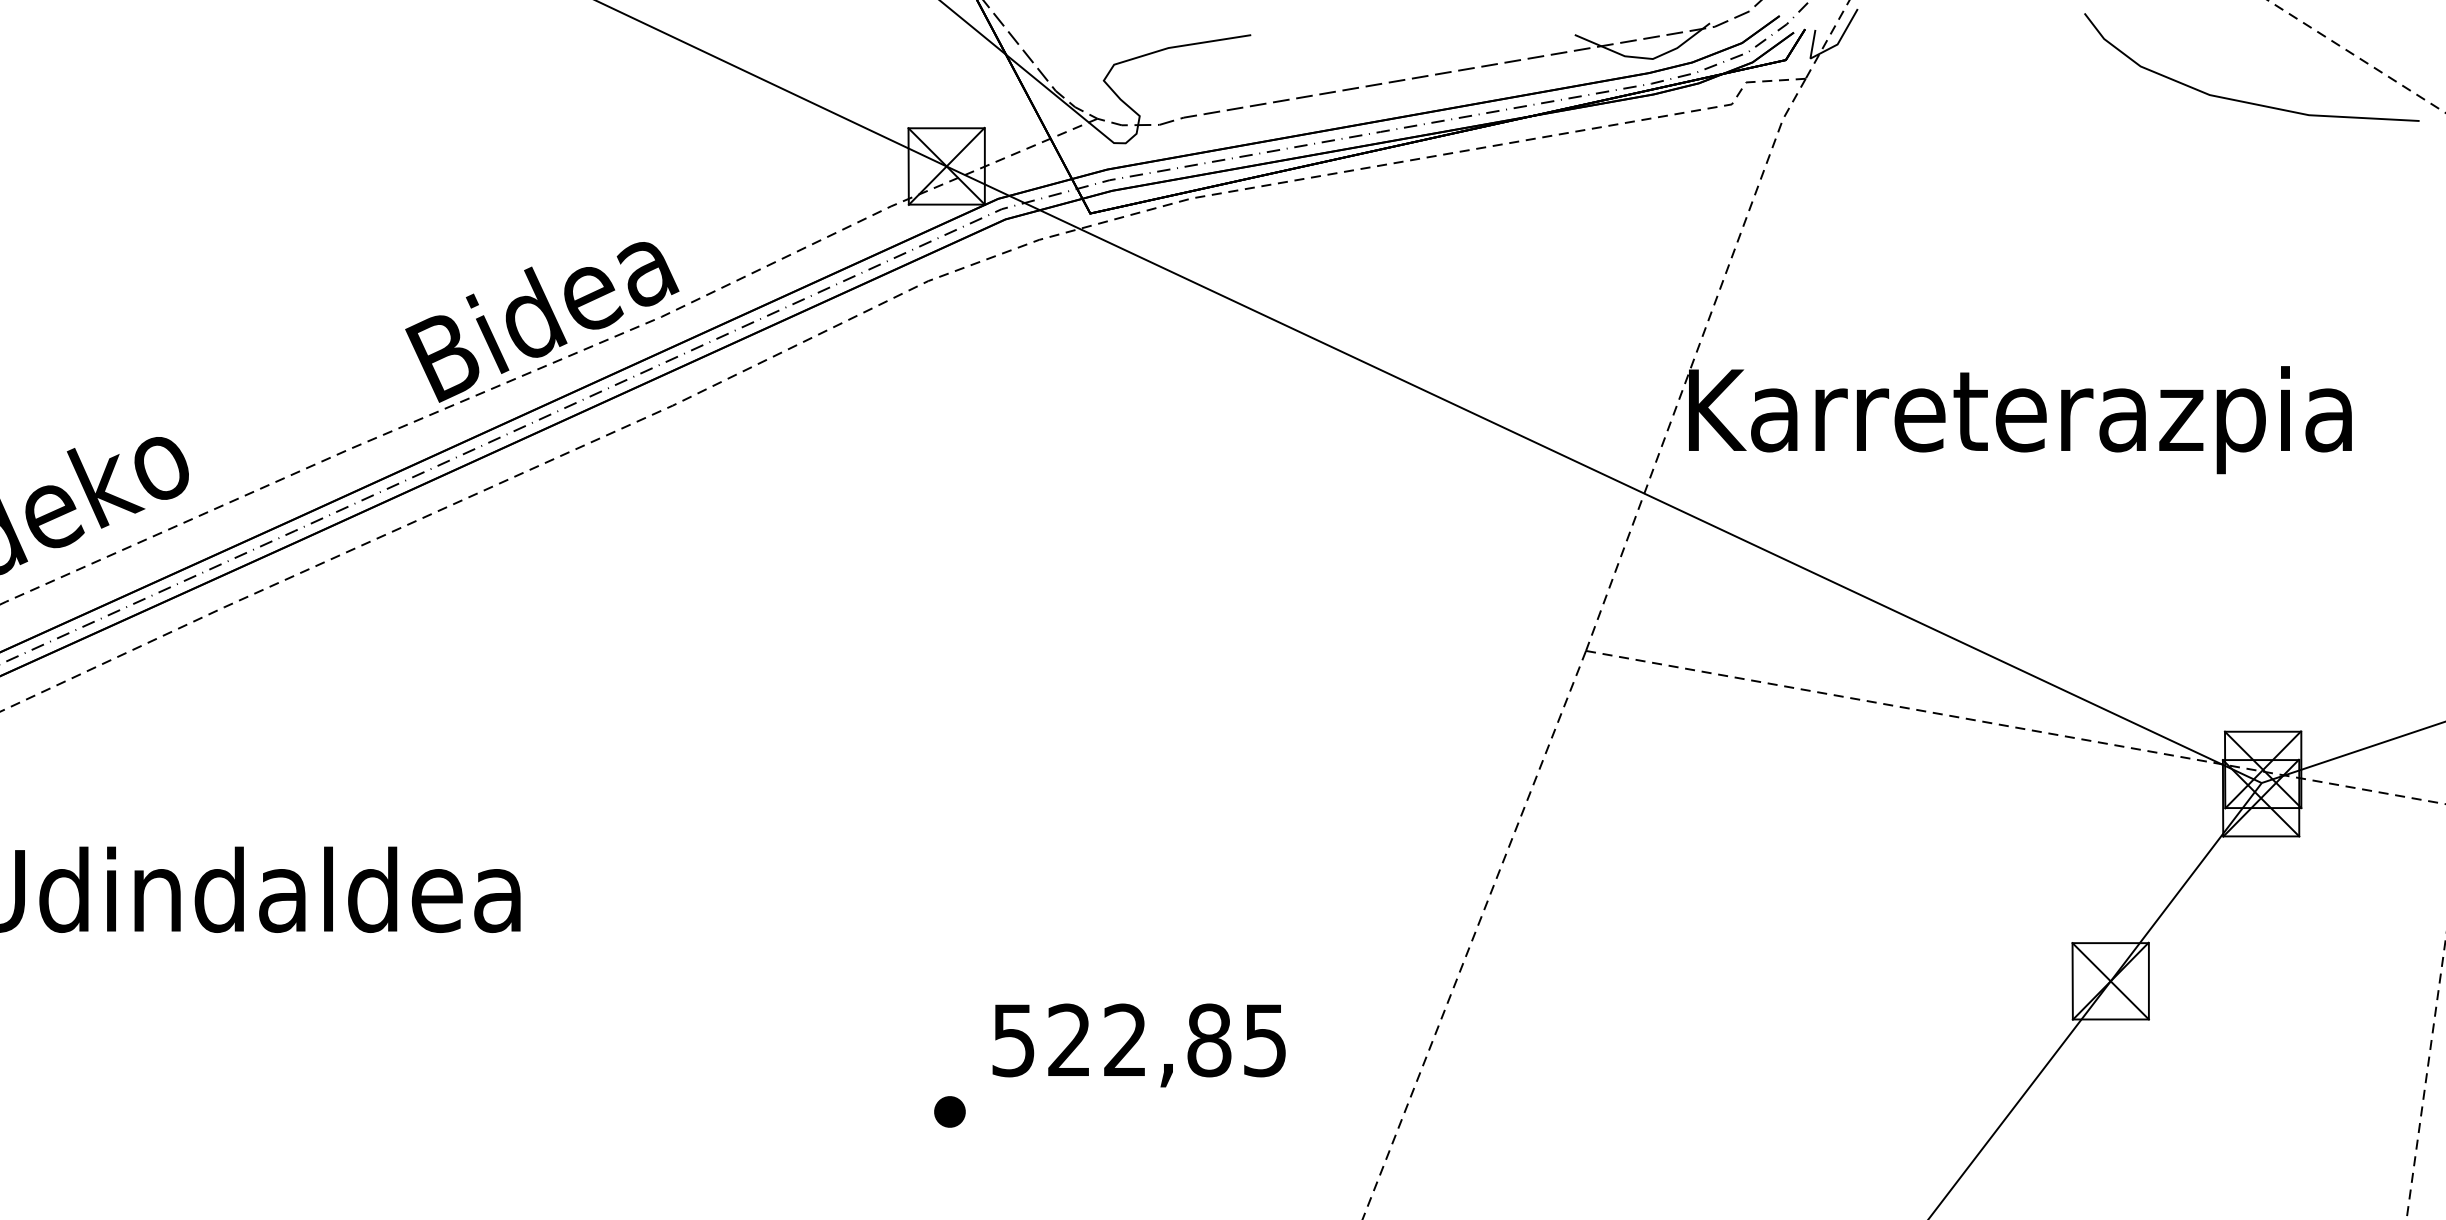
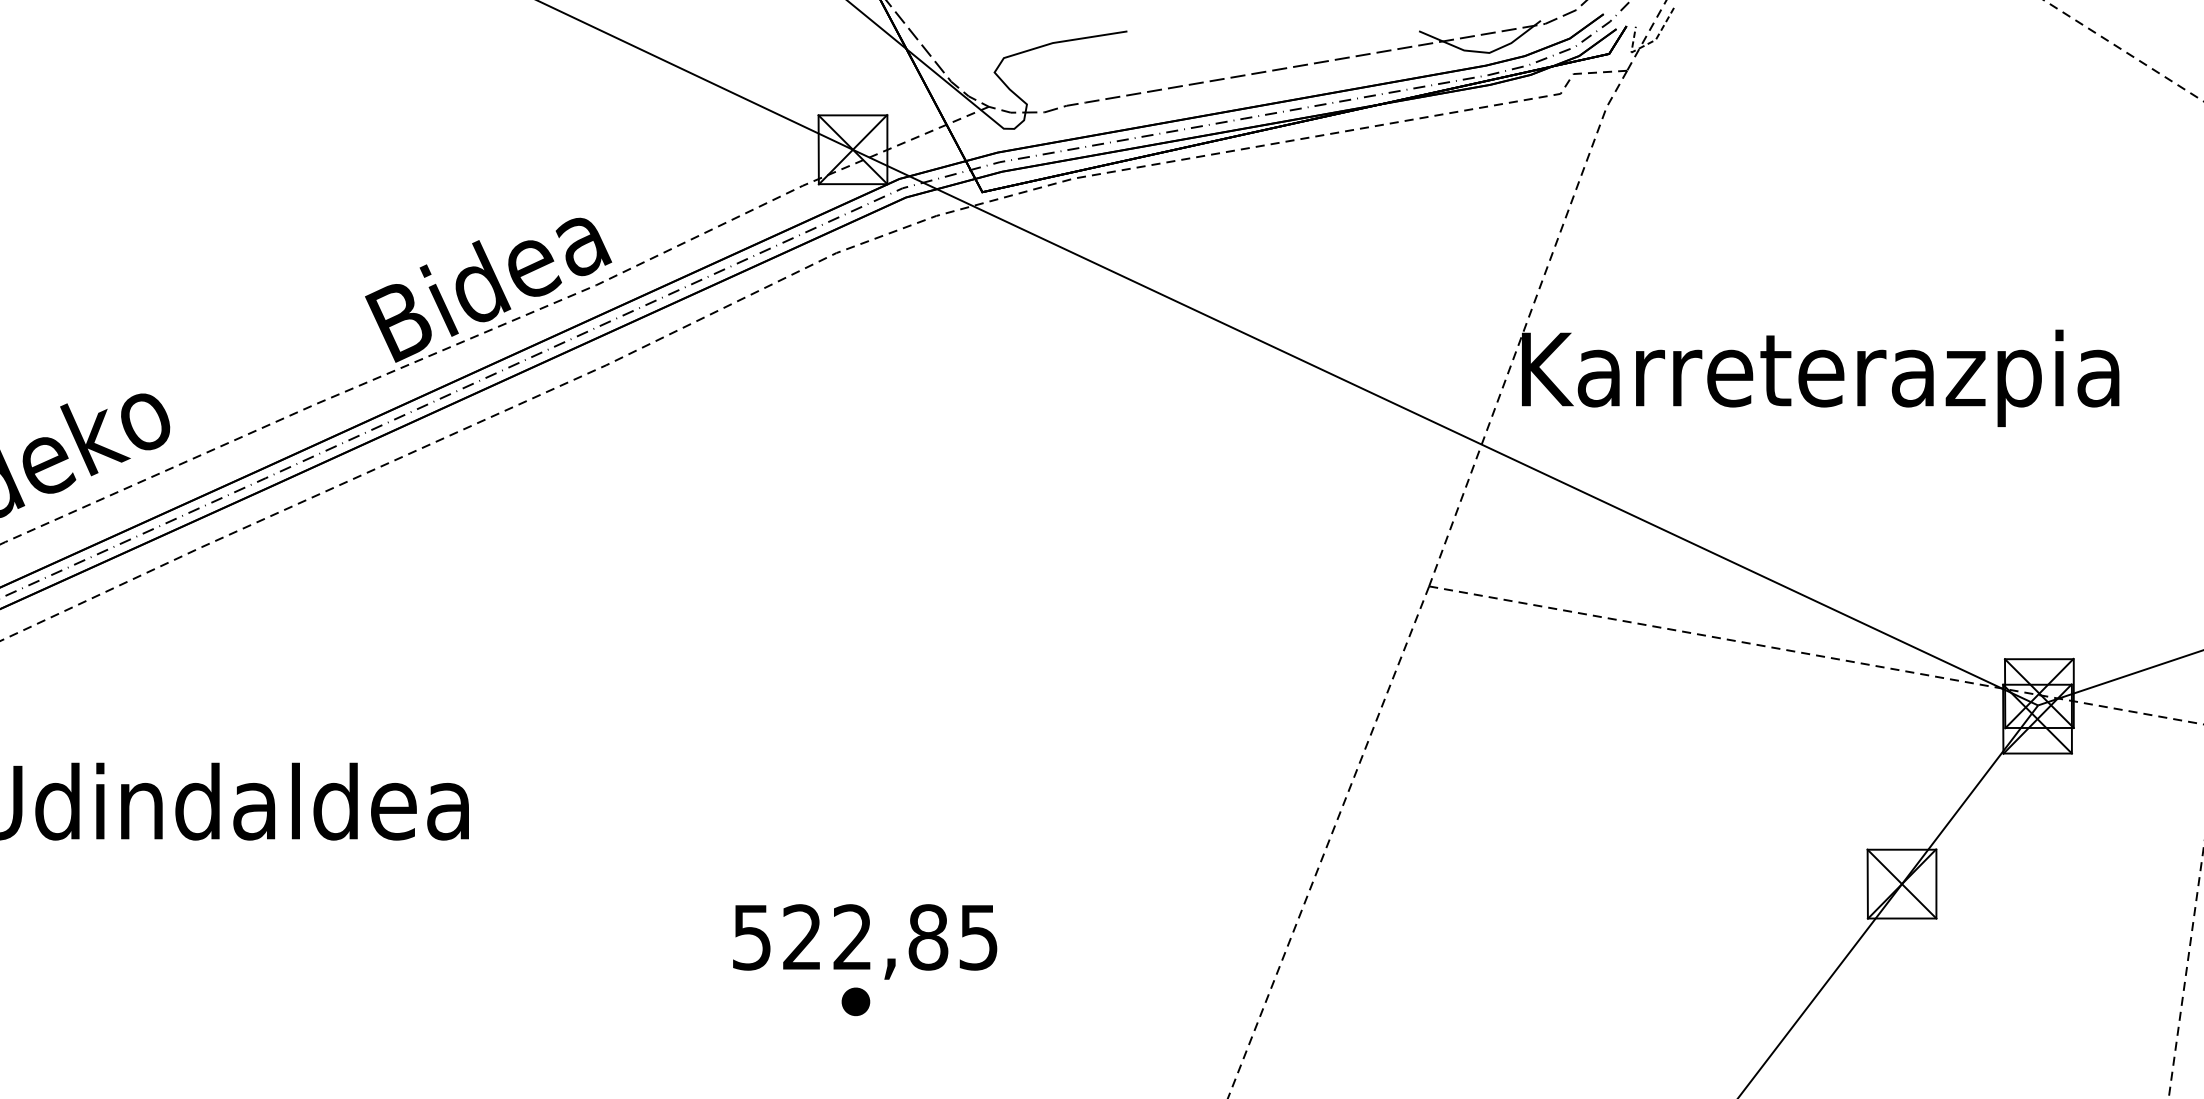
line: (1828, 49) -> (1647, 44), solid -> dashed
curve: (2242, 100) -> (2020, 90), removed
text: (1138, 1045) -> (864, 941), moved

